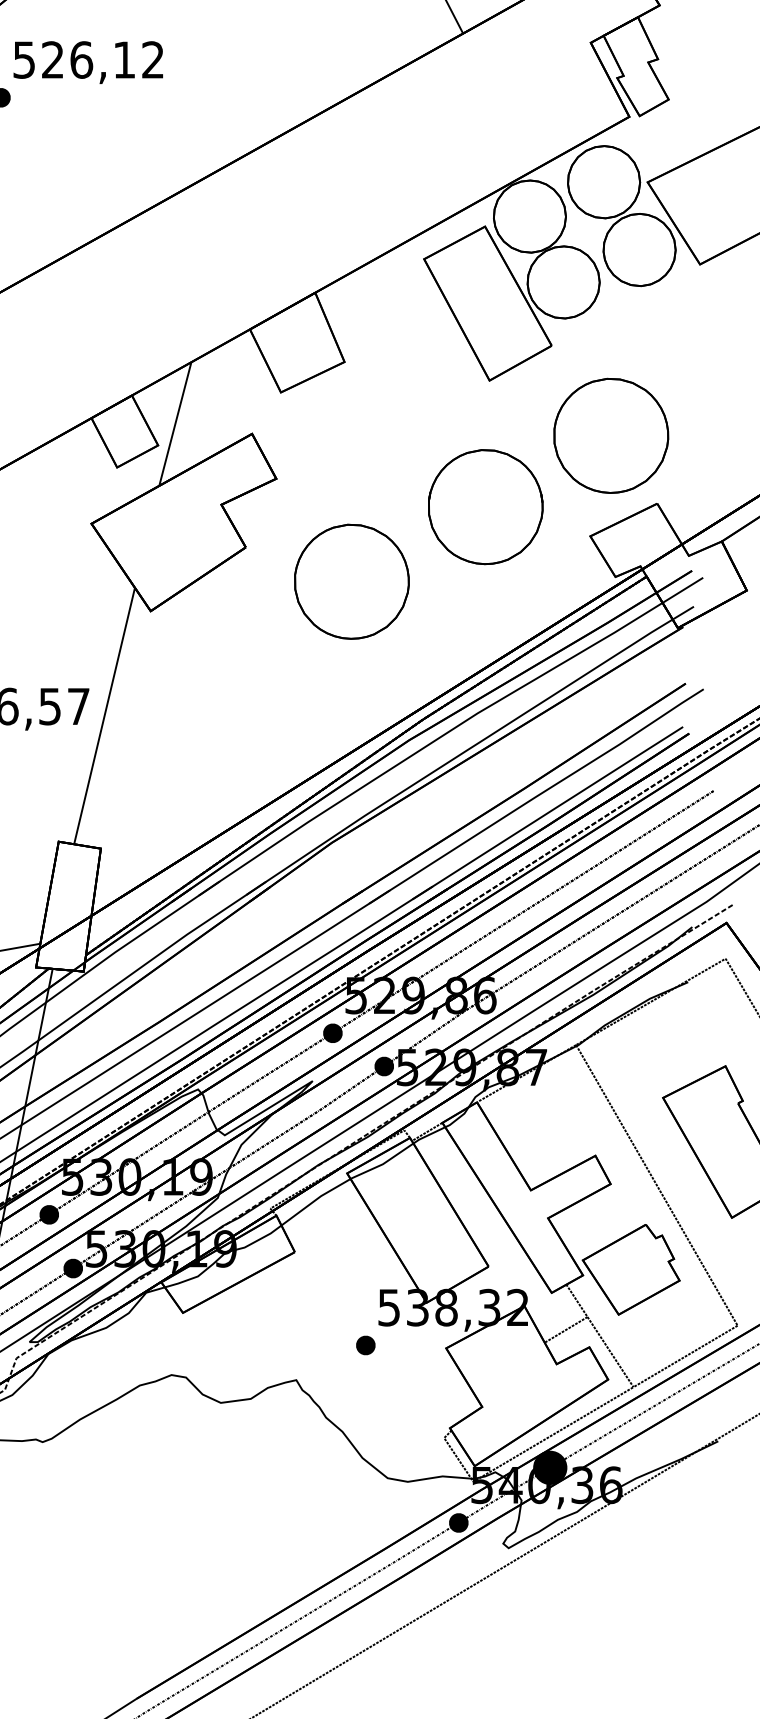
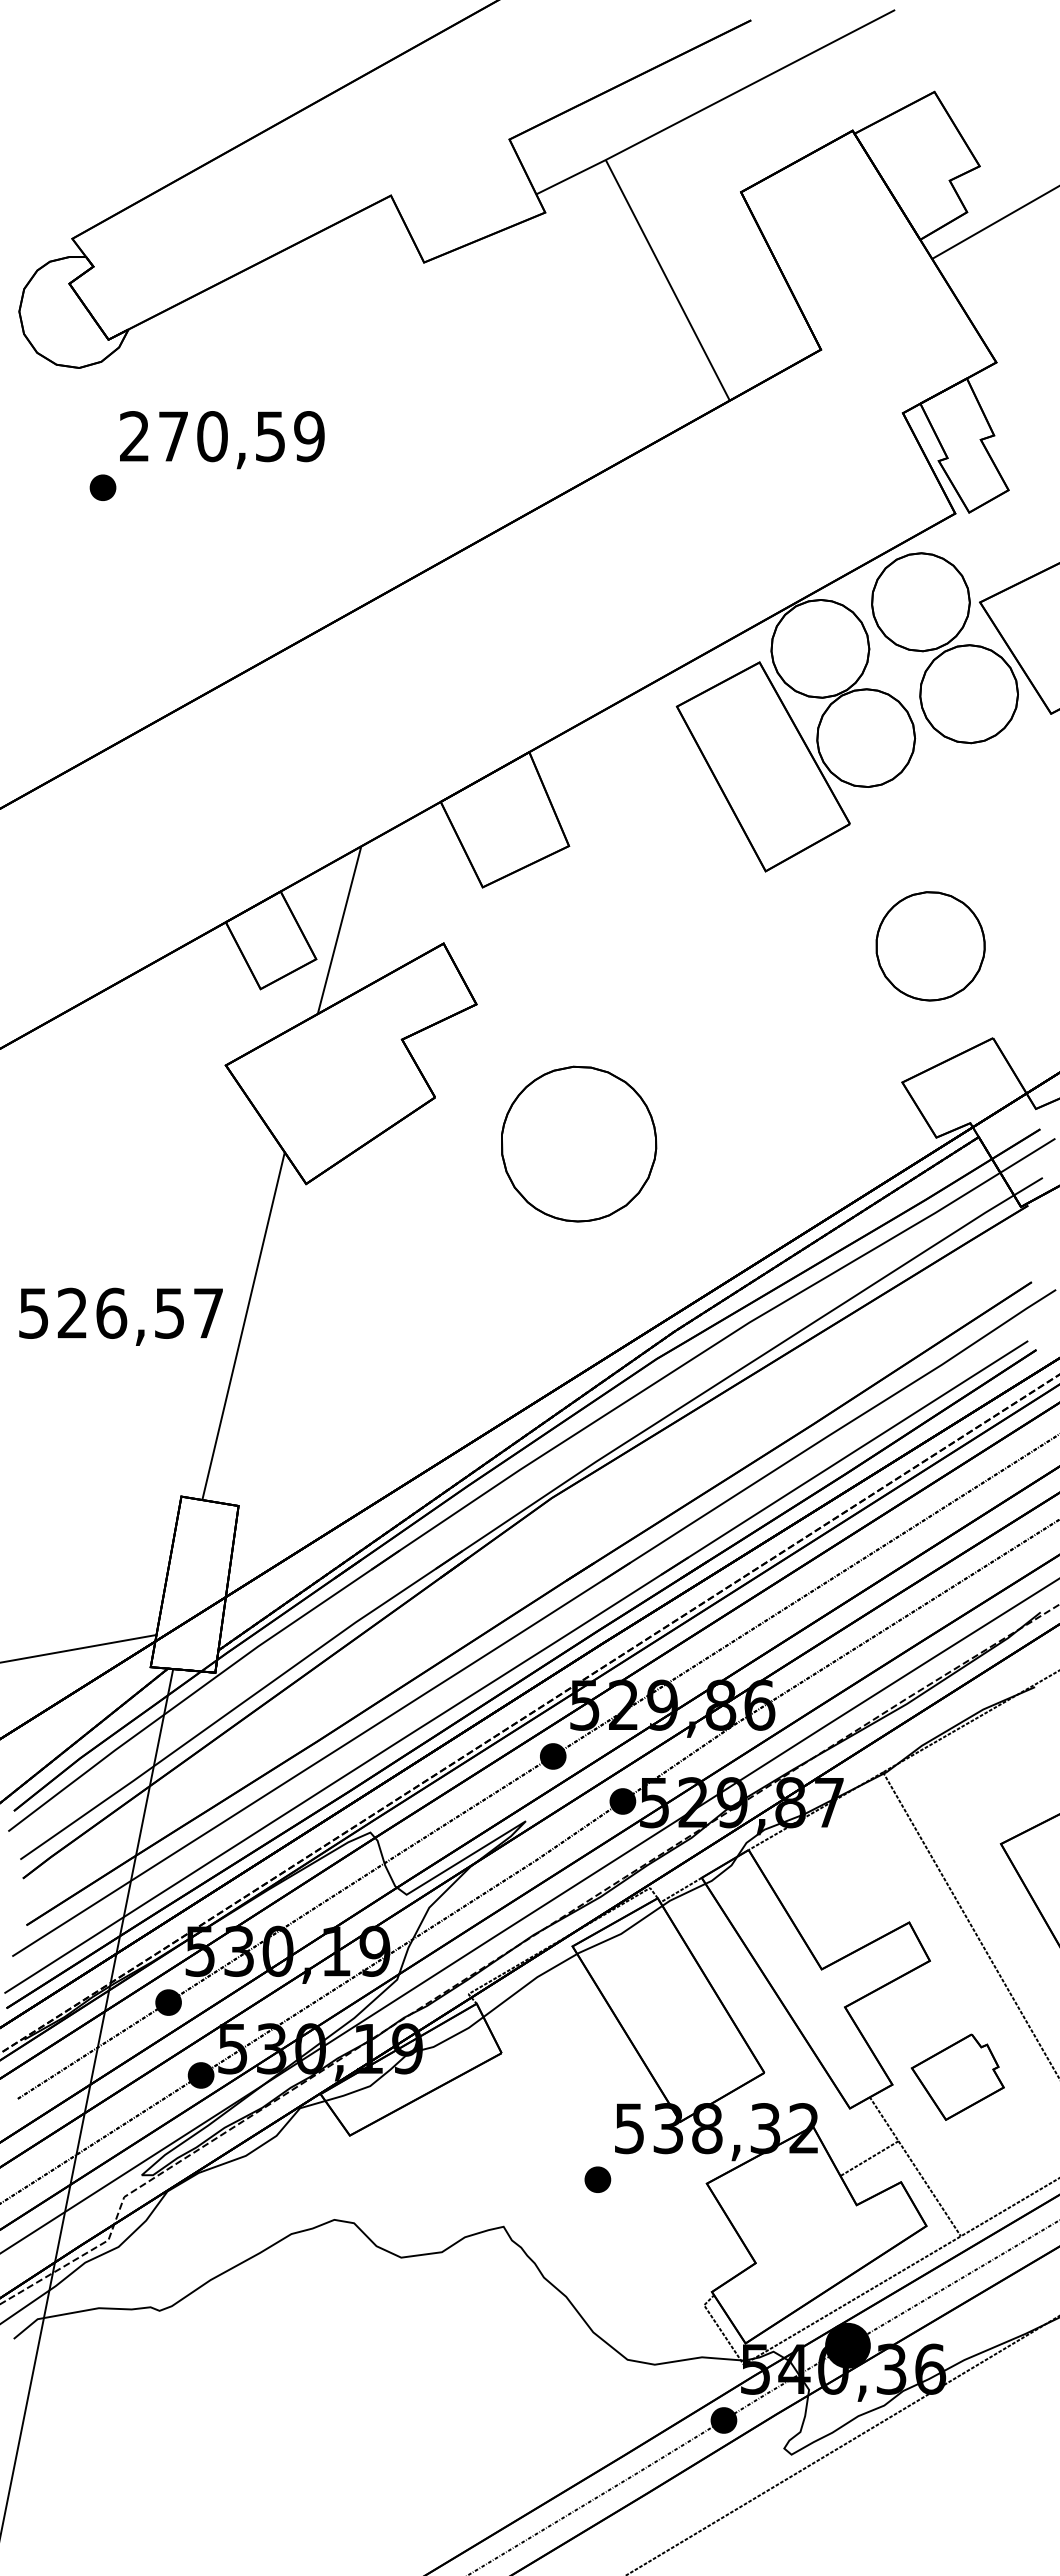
text: (89, 59) -> (222, 436), 526,12 -> 270,59
part: (611, 436) -> (930, 946), size x0.7
part: (485, 506) -> (760, 1042), removed
part: (631, 1270) -> (957, 2077), size x0.7

